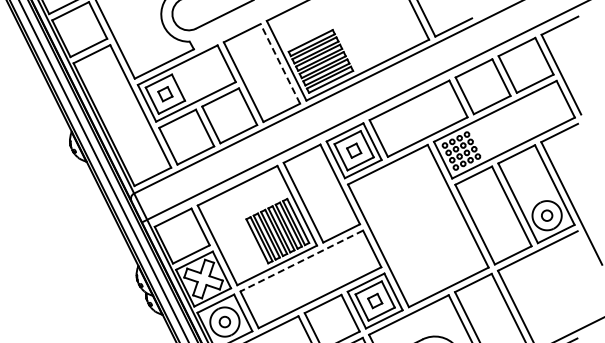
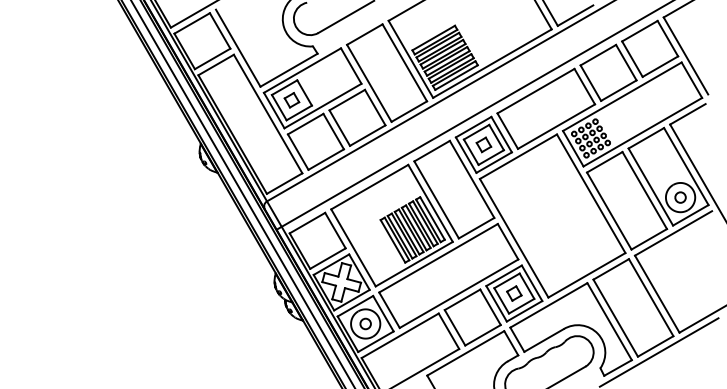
line: (280, 63) -> (404, 62), dashed -> solid
line: (301, 261) -> (438, 258), dashed -> solid

